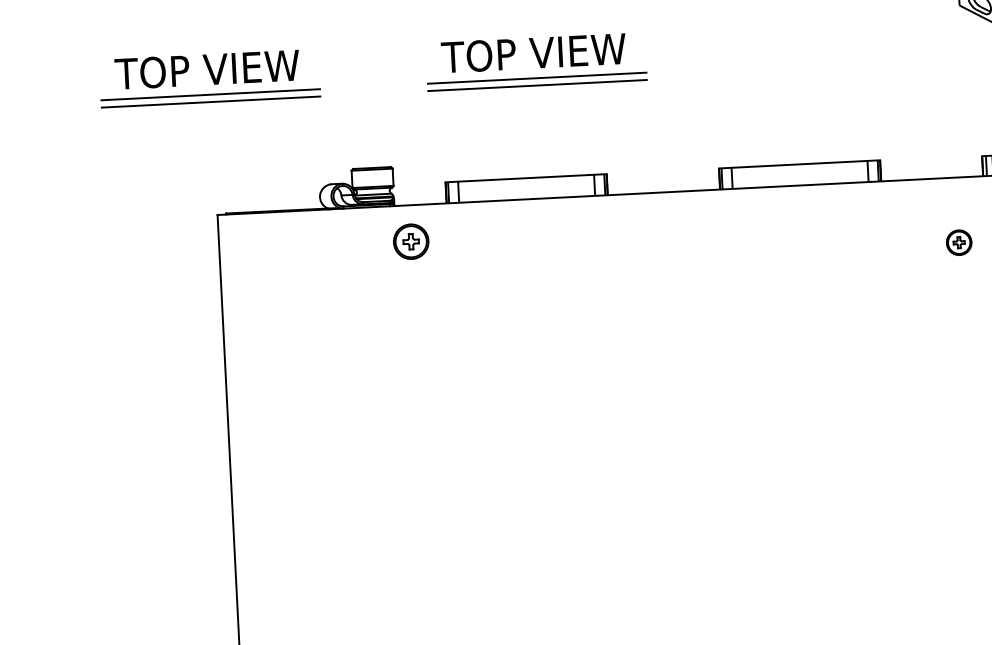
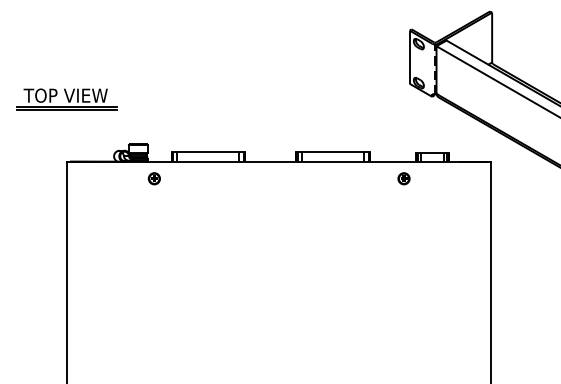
part: (535, 61) -> (215, 99), removed
part: (408, 241) -> (153, 178), size x0.71
part: (957, 242) -> (403, 178), moved

